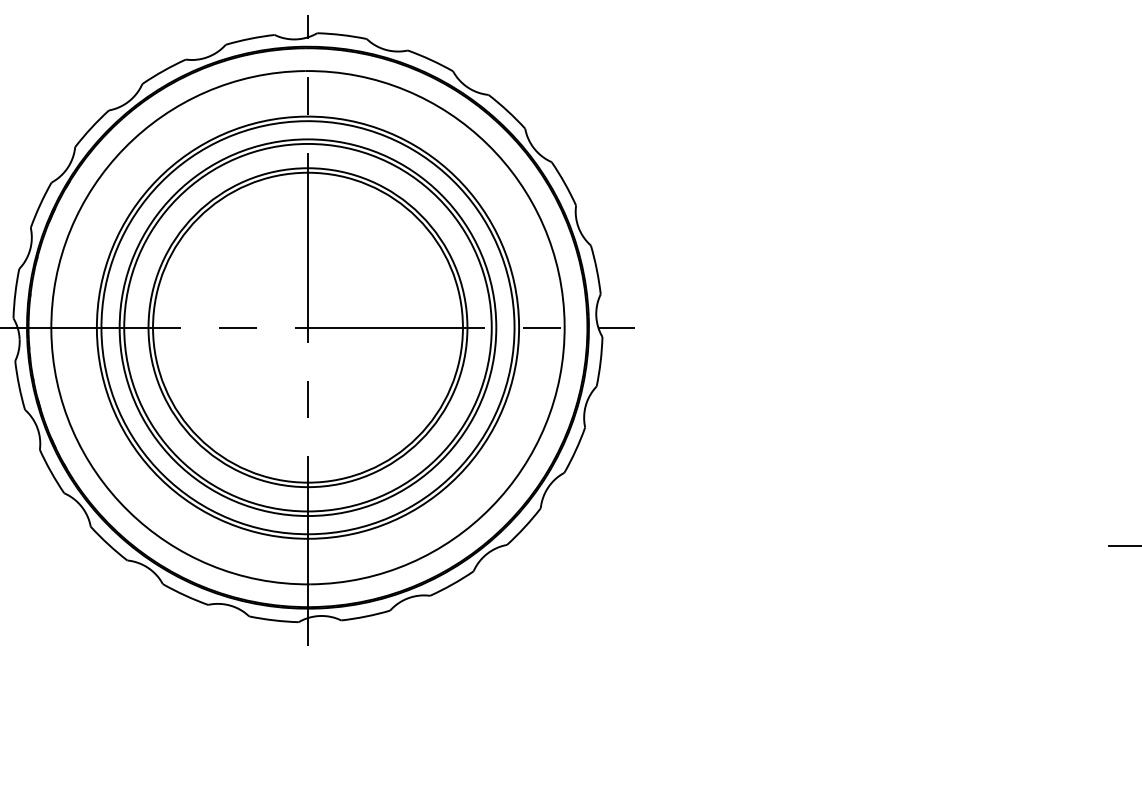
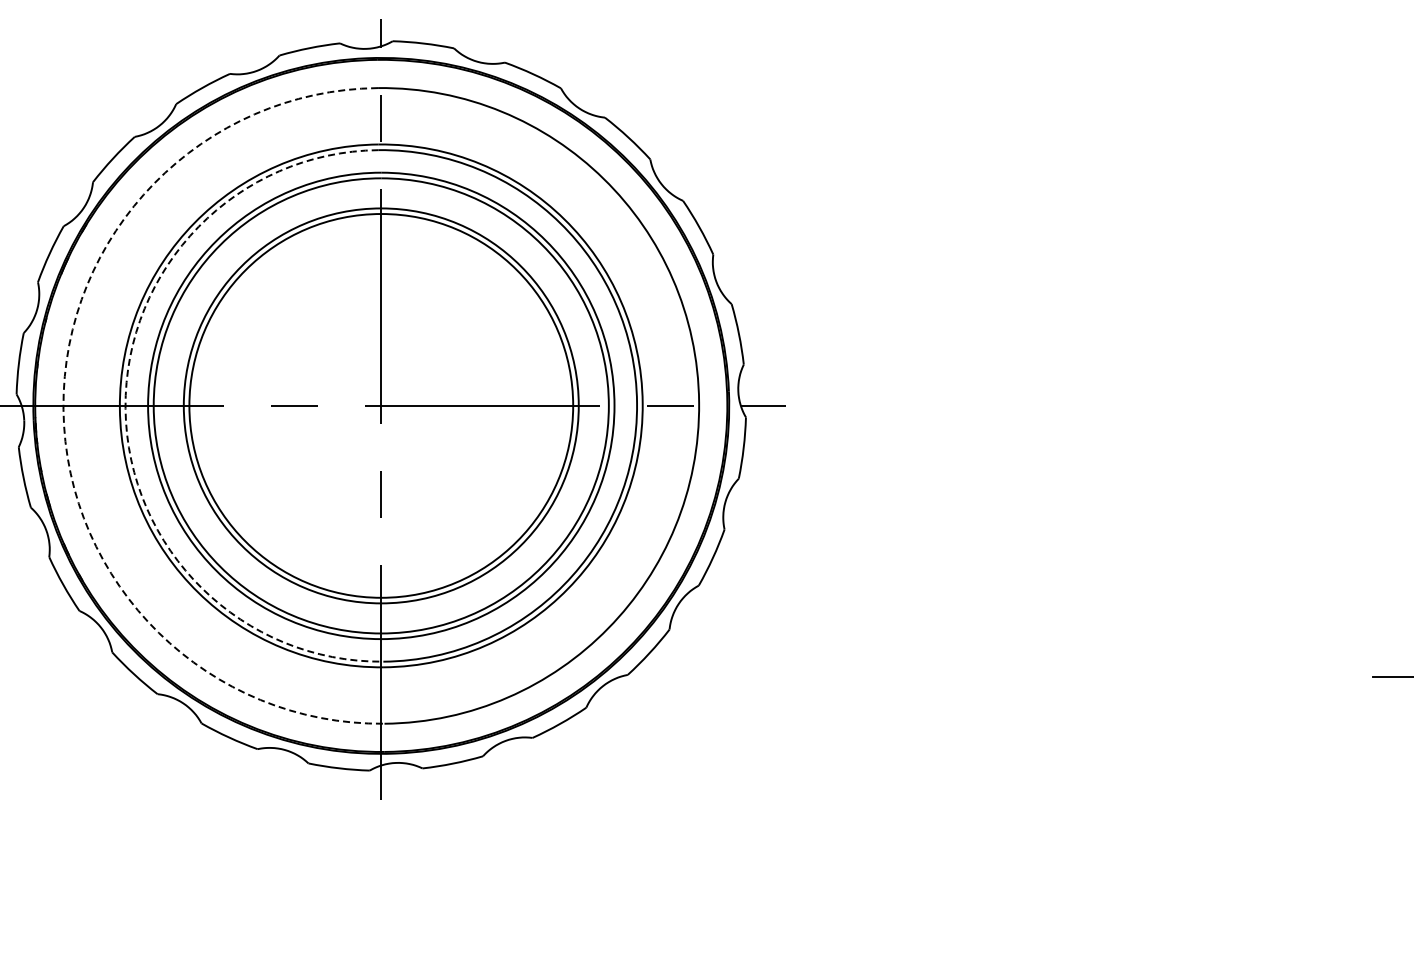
arc: (101, 329) -> (125, 408), solid -> dashed
arc: (51, 330) -> (63, 409), solid -> dashed

